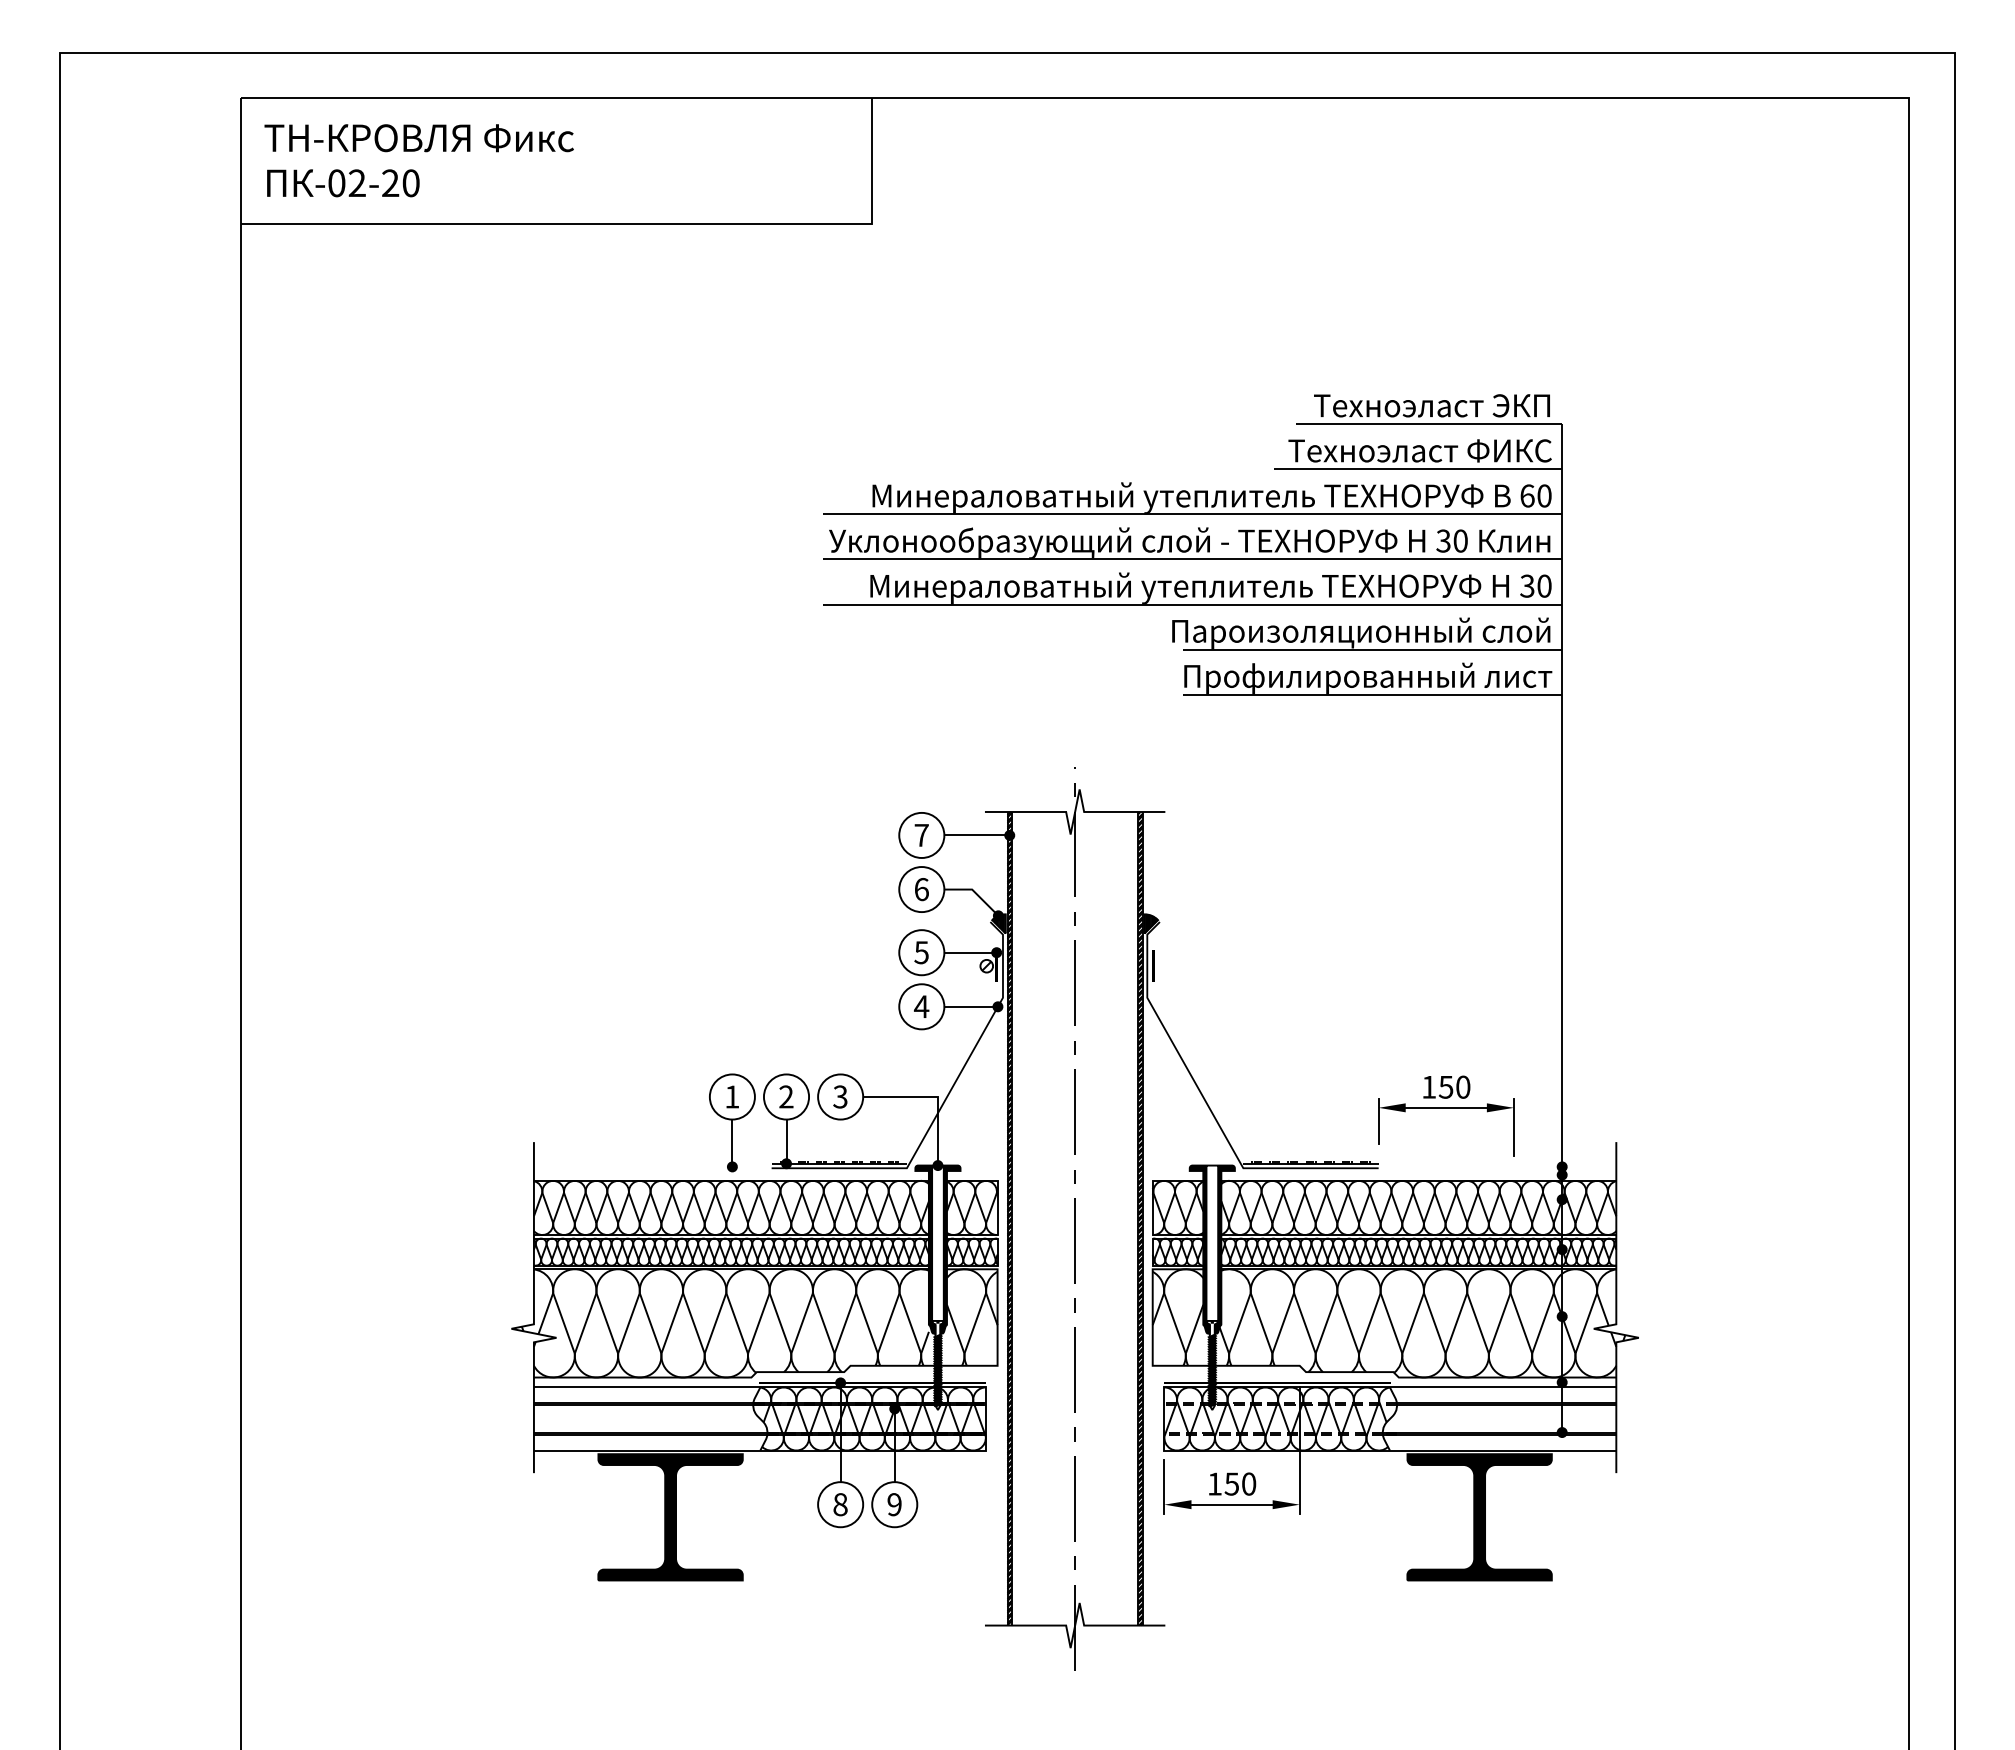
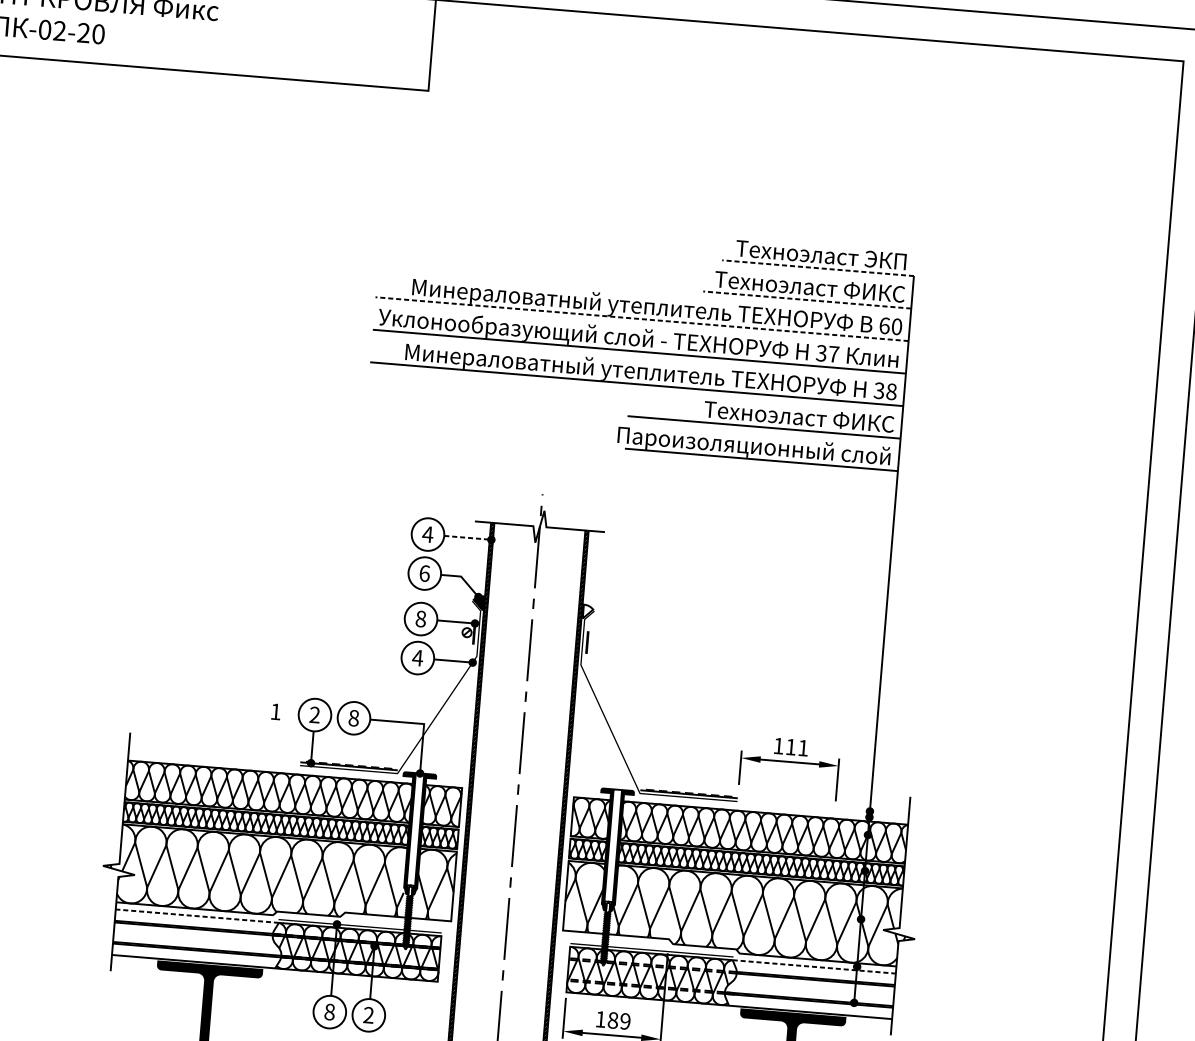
line: (1428, 424) -> (817, 268), solid -> dashed
line: (1417, 469) -> (806, 300), solid -> dashed
line: (1192, 514) -> (642, 319), solid -> dashed
text: (1460, 540) -> (833, 353), 30 -> 37
text: (1544, 586) -> (891, 392), 30 -> 38
text: (1361, 632) -> (756, 414), Пароизоляционный слой -> Техноэласт ФИКС
text: (1362, 677) -> (755, 446), Профилированный лист -> Пароизоляционный слой
text: (921, 835) -> (427, 534), 7 -> 4
line: (977, 835) -> (468, 537), solid -> dashed
hatch: (1150, 923) -> (587, 611), removed
text: (921, 952) -> (420, 618), 5 -> 8
text: (1454, 1086) -> (797, 747), 150 -> 111
text: (840, 1096) -> (353, 717), 3 -> 8
part: (732, 1122) -> (274, 730), removed
line: (646, 1387) -> (196, 916), solid -> dashed
line: (1503, 1387) -> (814, 966), solid -> dashed
text: (1240, 1483) -> (619, 1020), 150 -> 189
text: (894, 1504) -> (368, 1015), 9 -> 2

